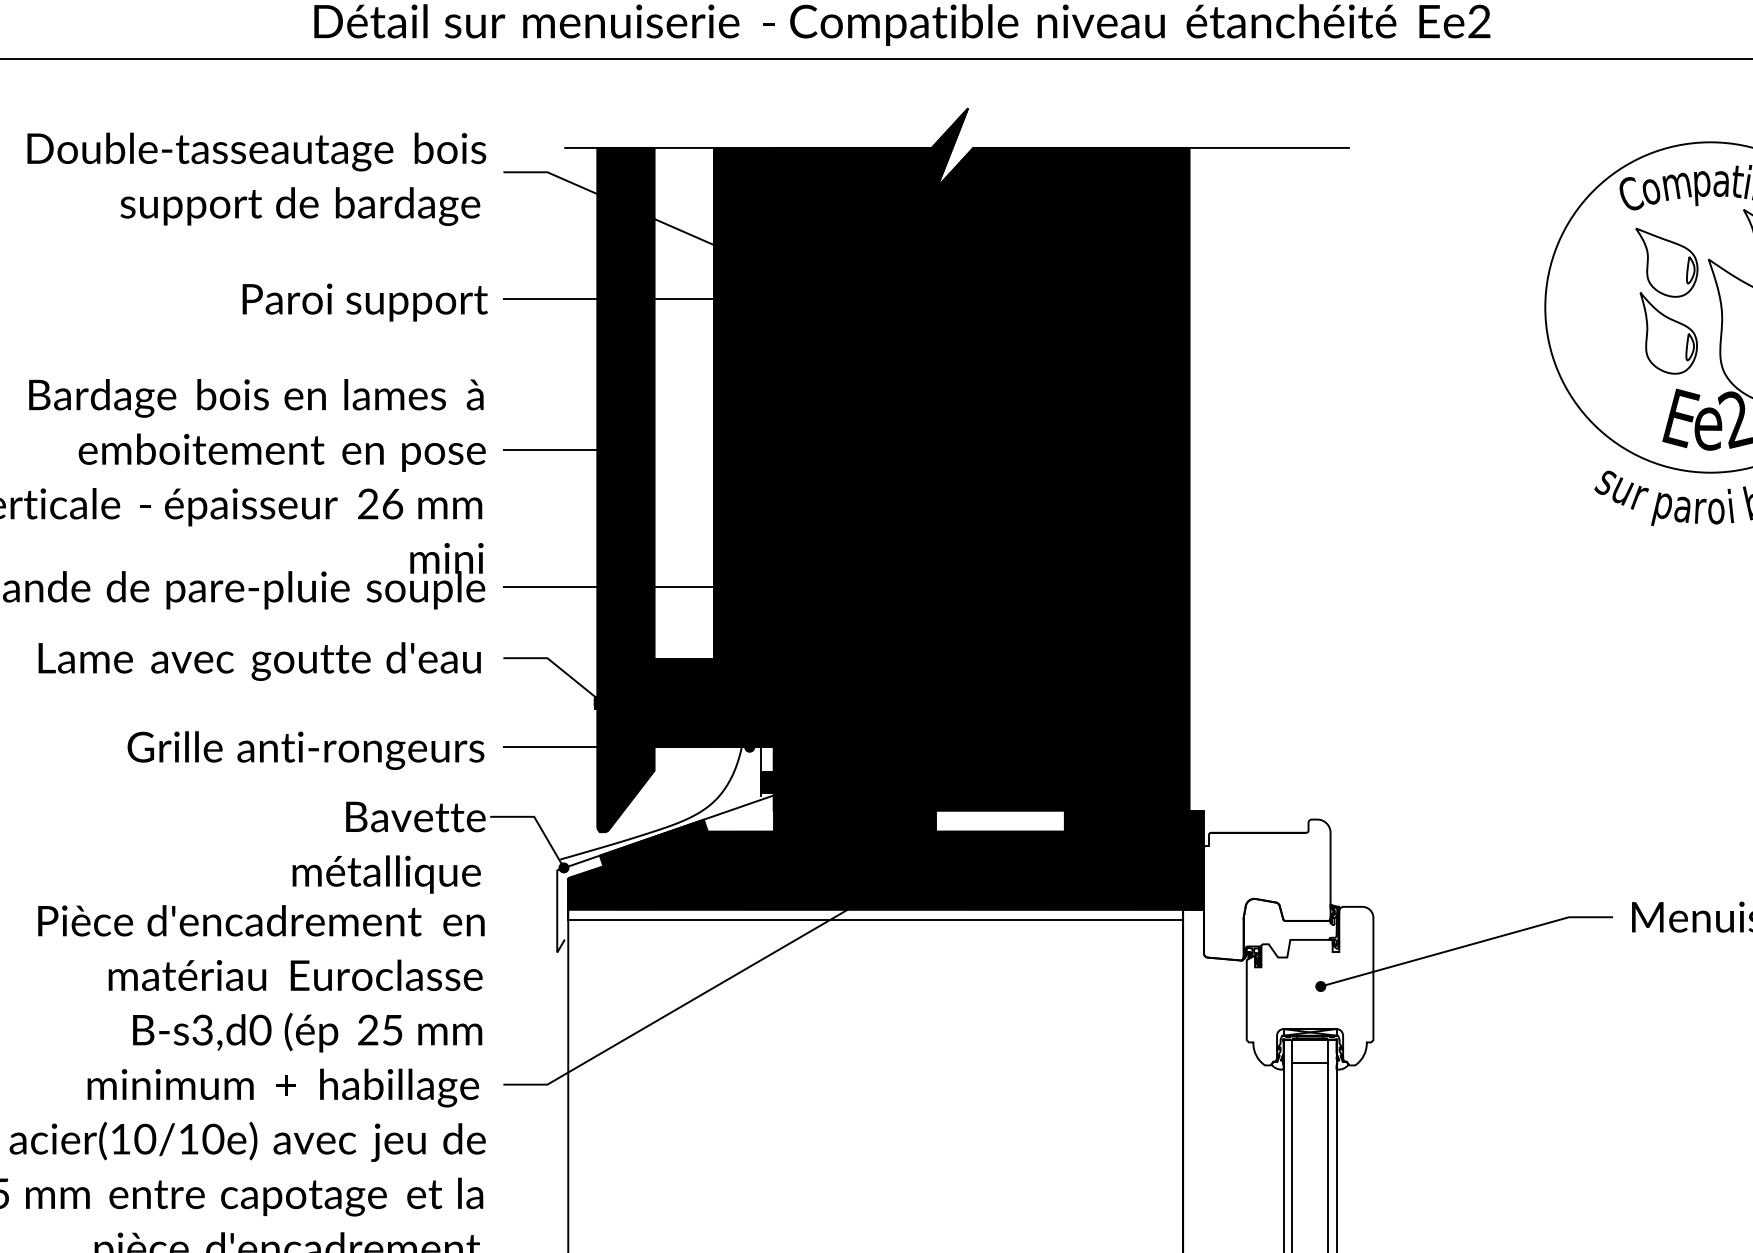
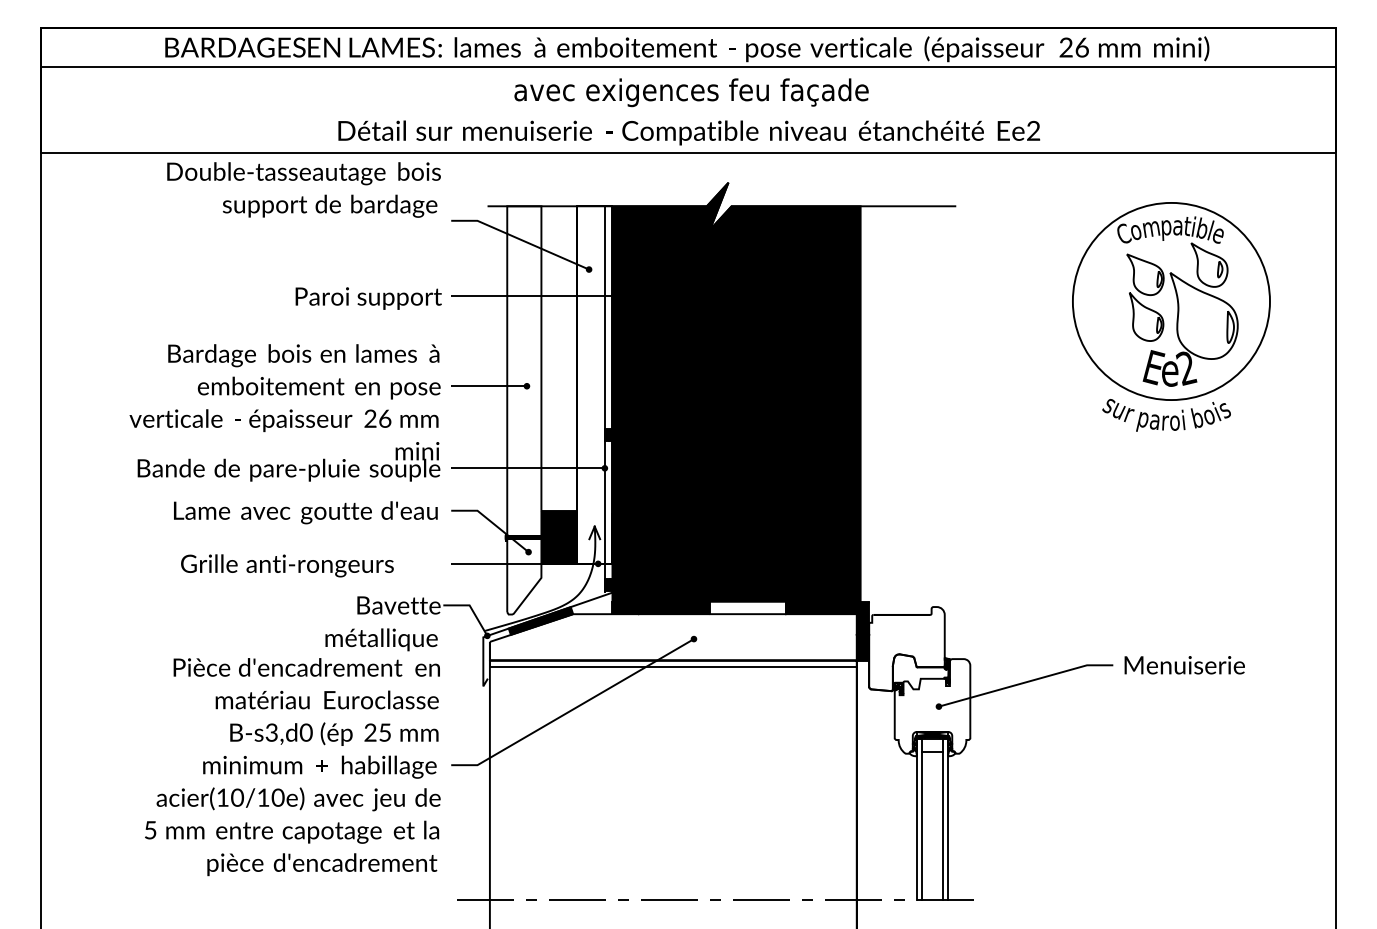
text: (255, 178) -> (303, 189), moved
fill: (743, 446) -> (594, 384), removed
fill: (626, 490) -> (524, 410), removed
text: (306, 749) -> (287, 565), moved
fill: (874, 870) -> (672, 637), removed

